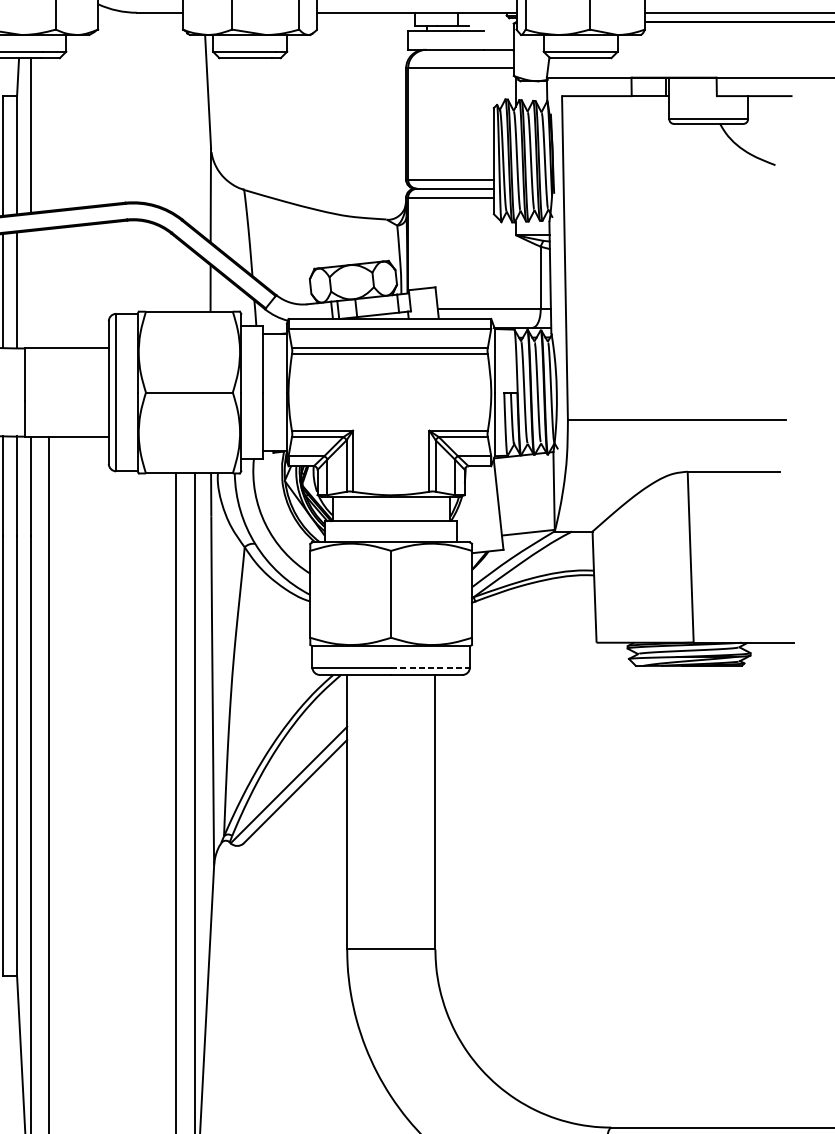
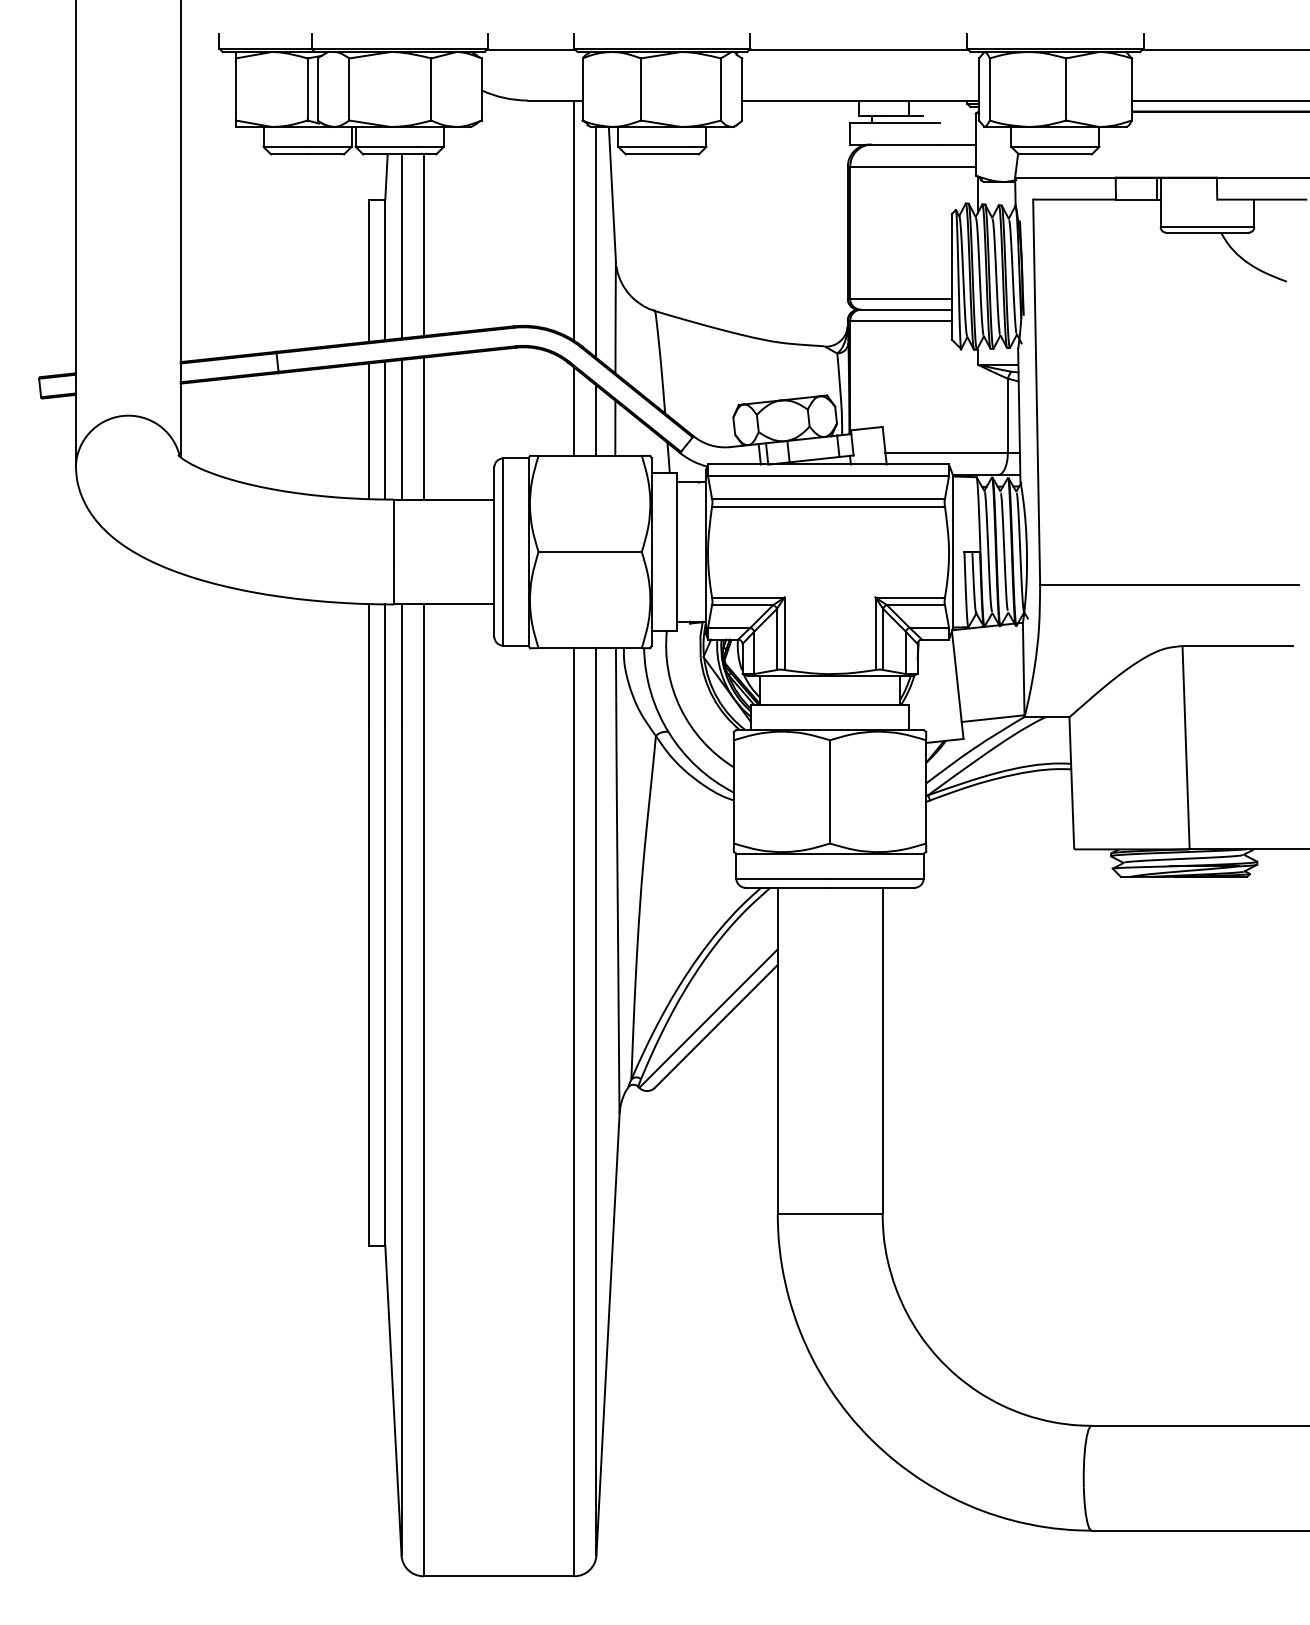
line: (176, 113) -> (574, 220), added
line: (194, 131) -> (596, 241), added
line: (49, 134) -> (423, 245), added
line: (176, 274) -> (574, 411), added
line: (194, 281) -> (596, 420), added
line: (49, 288) -> (423, 428), added
line: (30, 289) -> (401, 429), added
line: (430, 667) -> (876, 878), dashed -> solid

